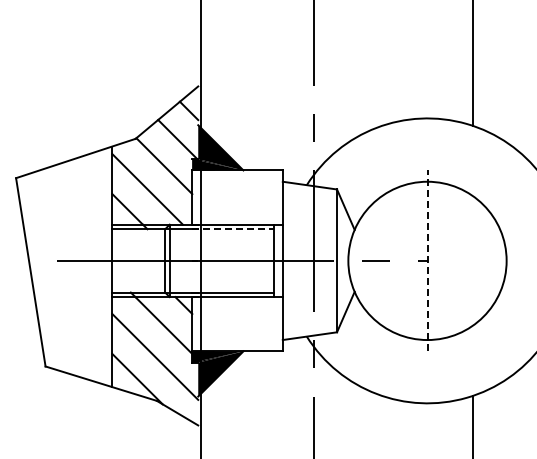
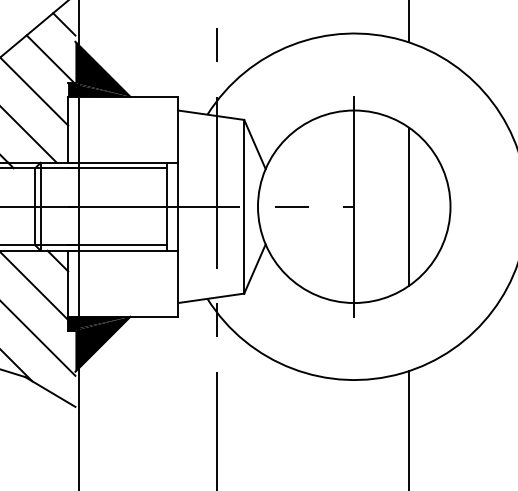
line: (233, 229) -> (118, 168), dashed -> solid
line: (427, 260) -> (354, 206), dashed -> solid
line: (472, 260) -> (408, 206), added

